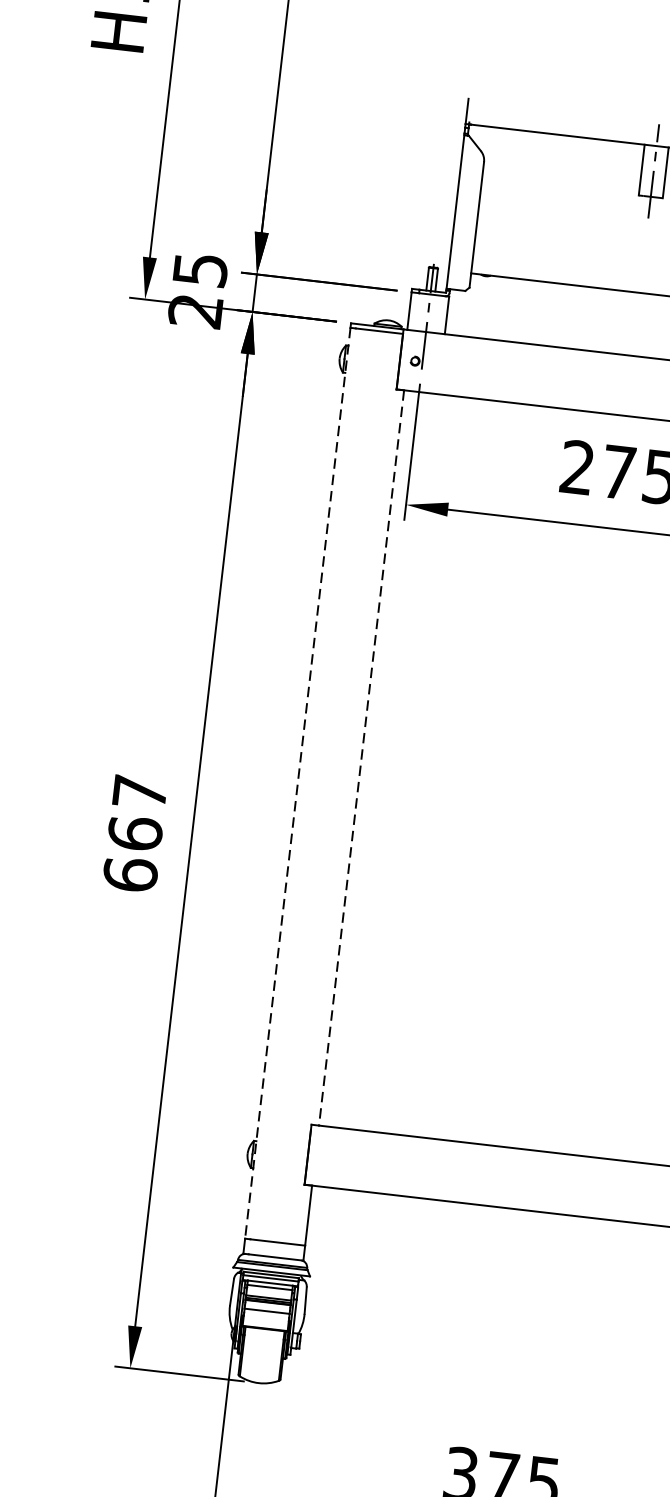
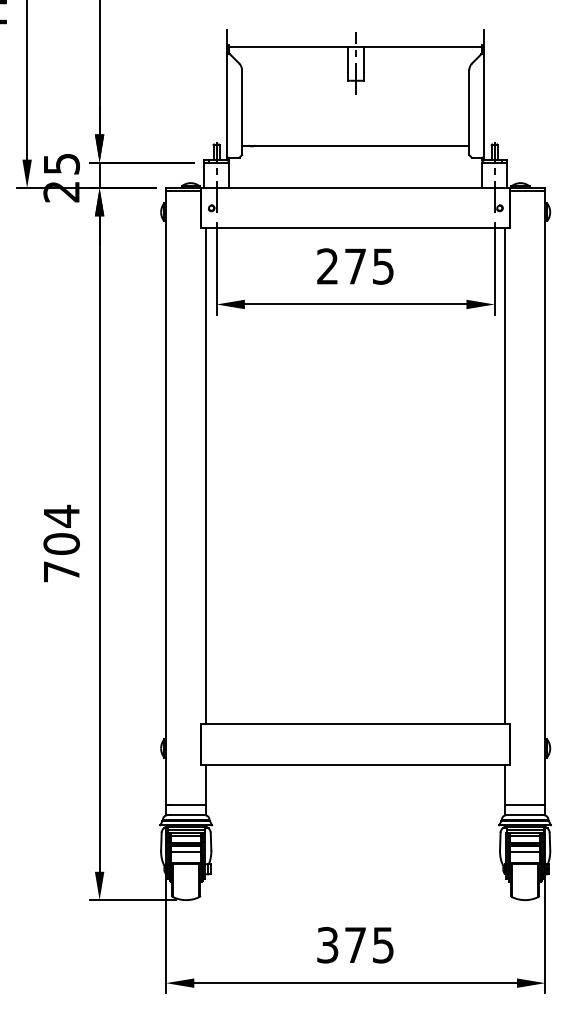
line: (361, 758) -> (206, 476), dashed -> solid
line: (297, 783) -> (165, 498), dashed -> solid
text: (135, 832) -> (61, 543), 667 -> 704

